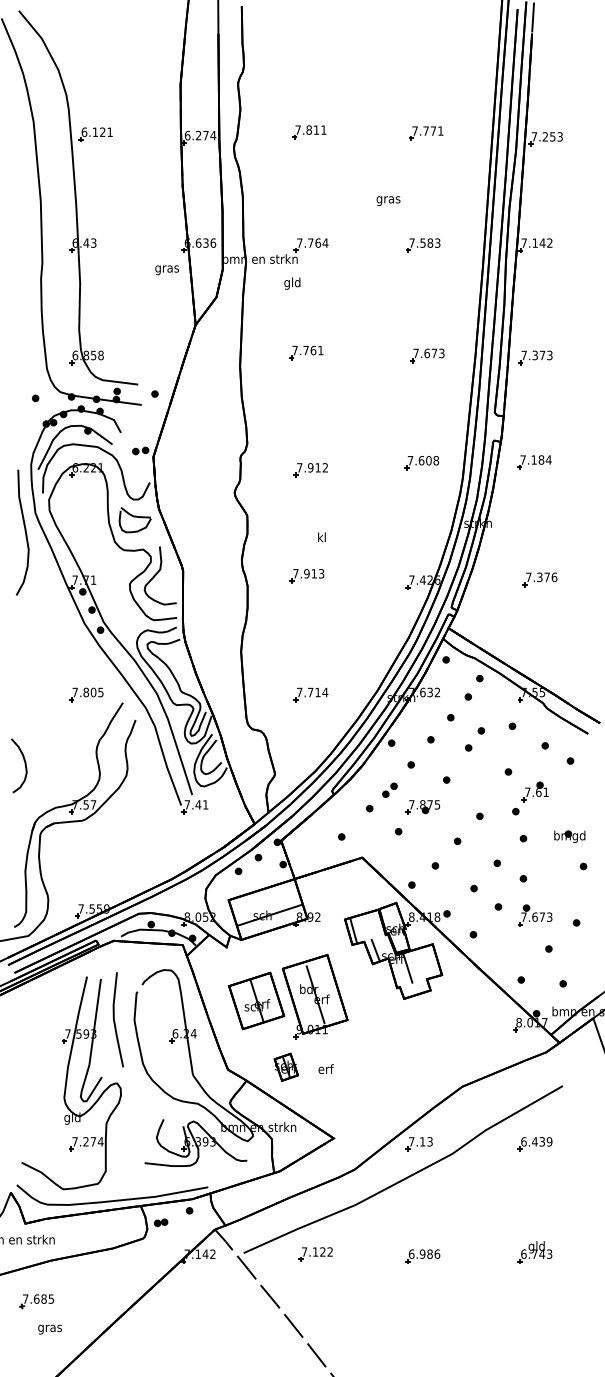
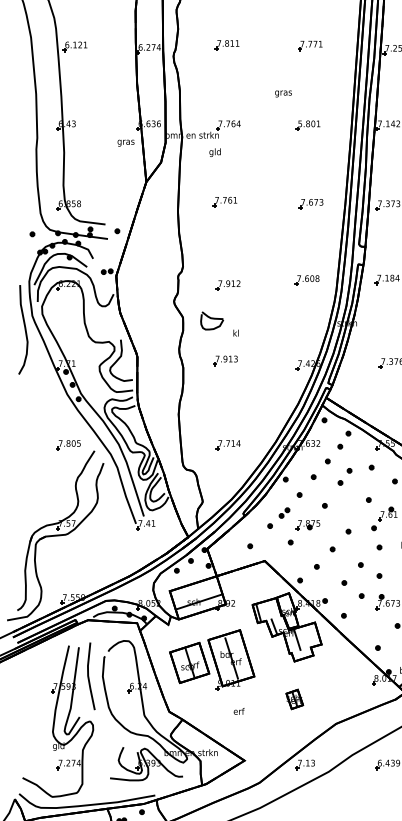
text: (424, 242) -> (309, 123), 7.583 -> 5.801
part: (134, 520) -> (211, 321), moved
curve: (24, 764) -> (24, 494), removed
part: (285, 1066) -> (294, 698), moved

